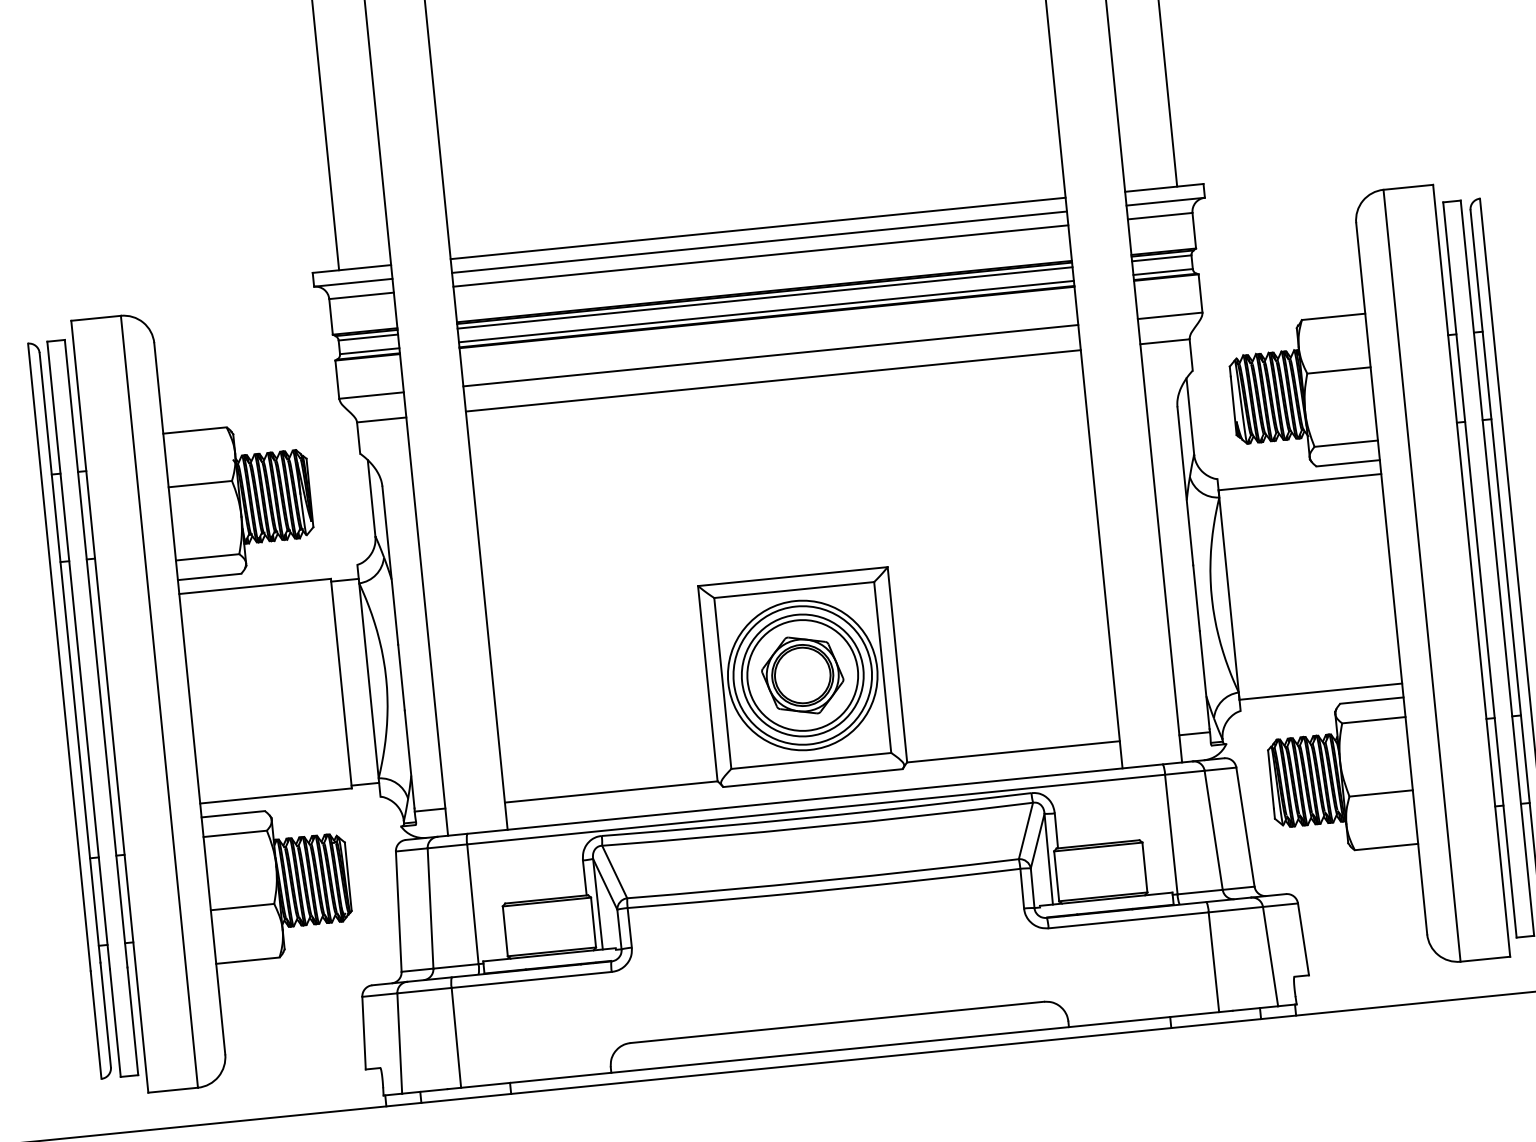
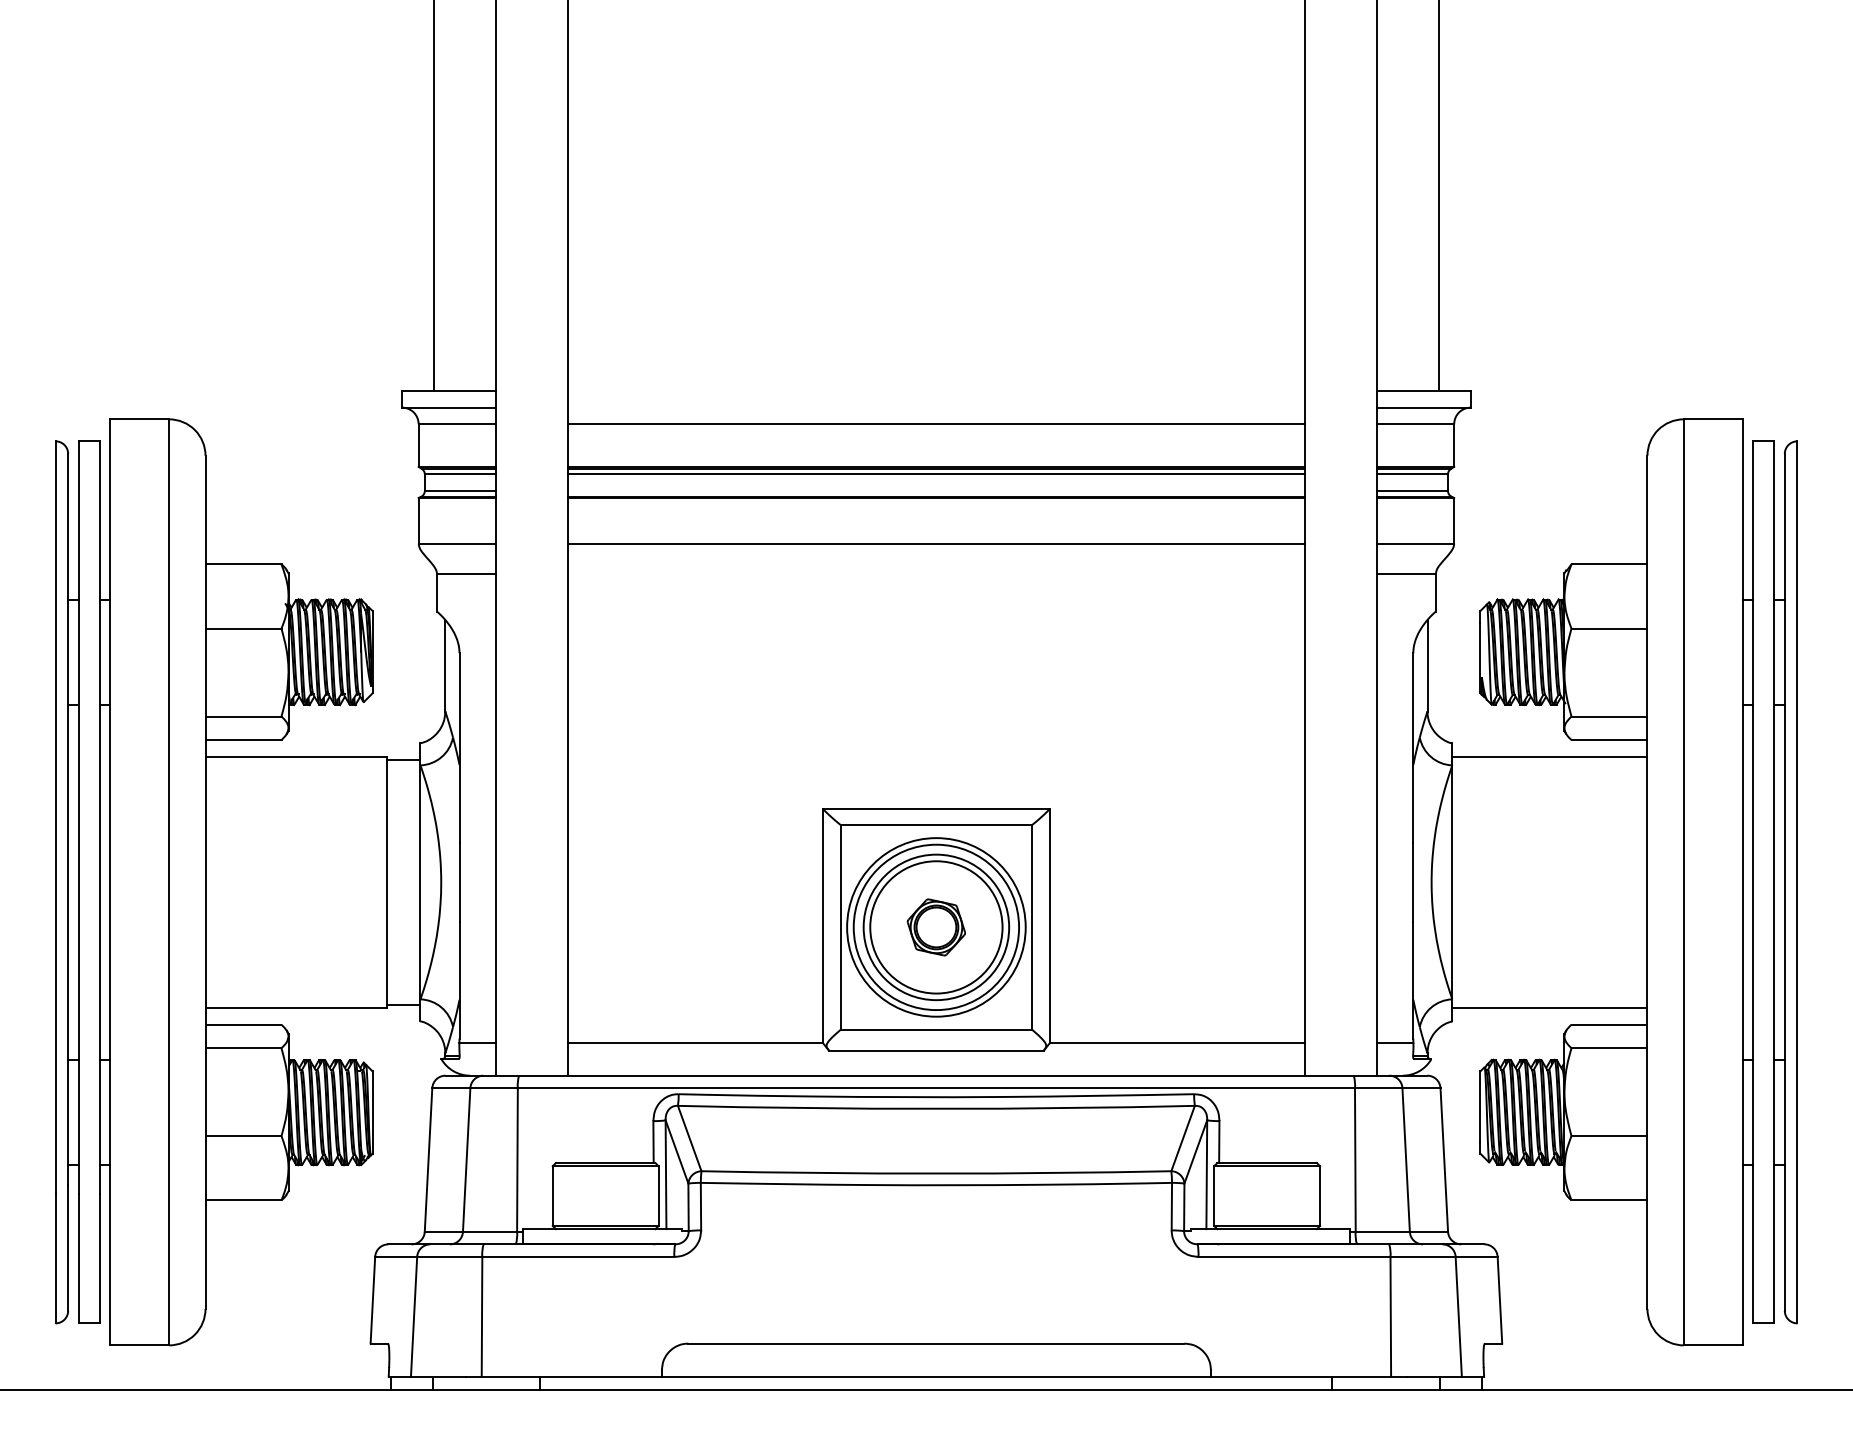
line: (758, 228) -> (936, 391), removed
line: (759, 242) -> (936, 407), removed
line: (766, 311) -> (936, 490), removed
line: (773, 380) -> (936, 573), removed
part: (802, 675) -> (936, 927), size x0.6

